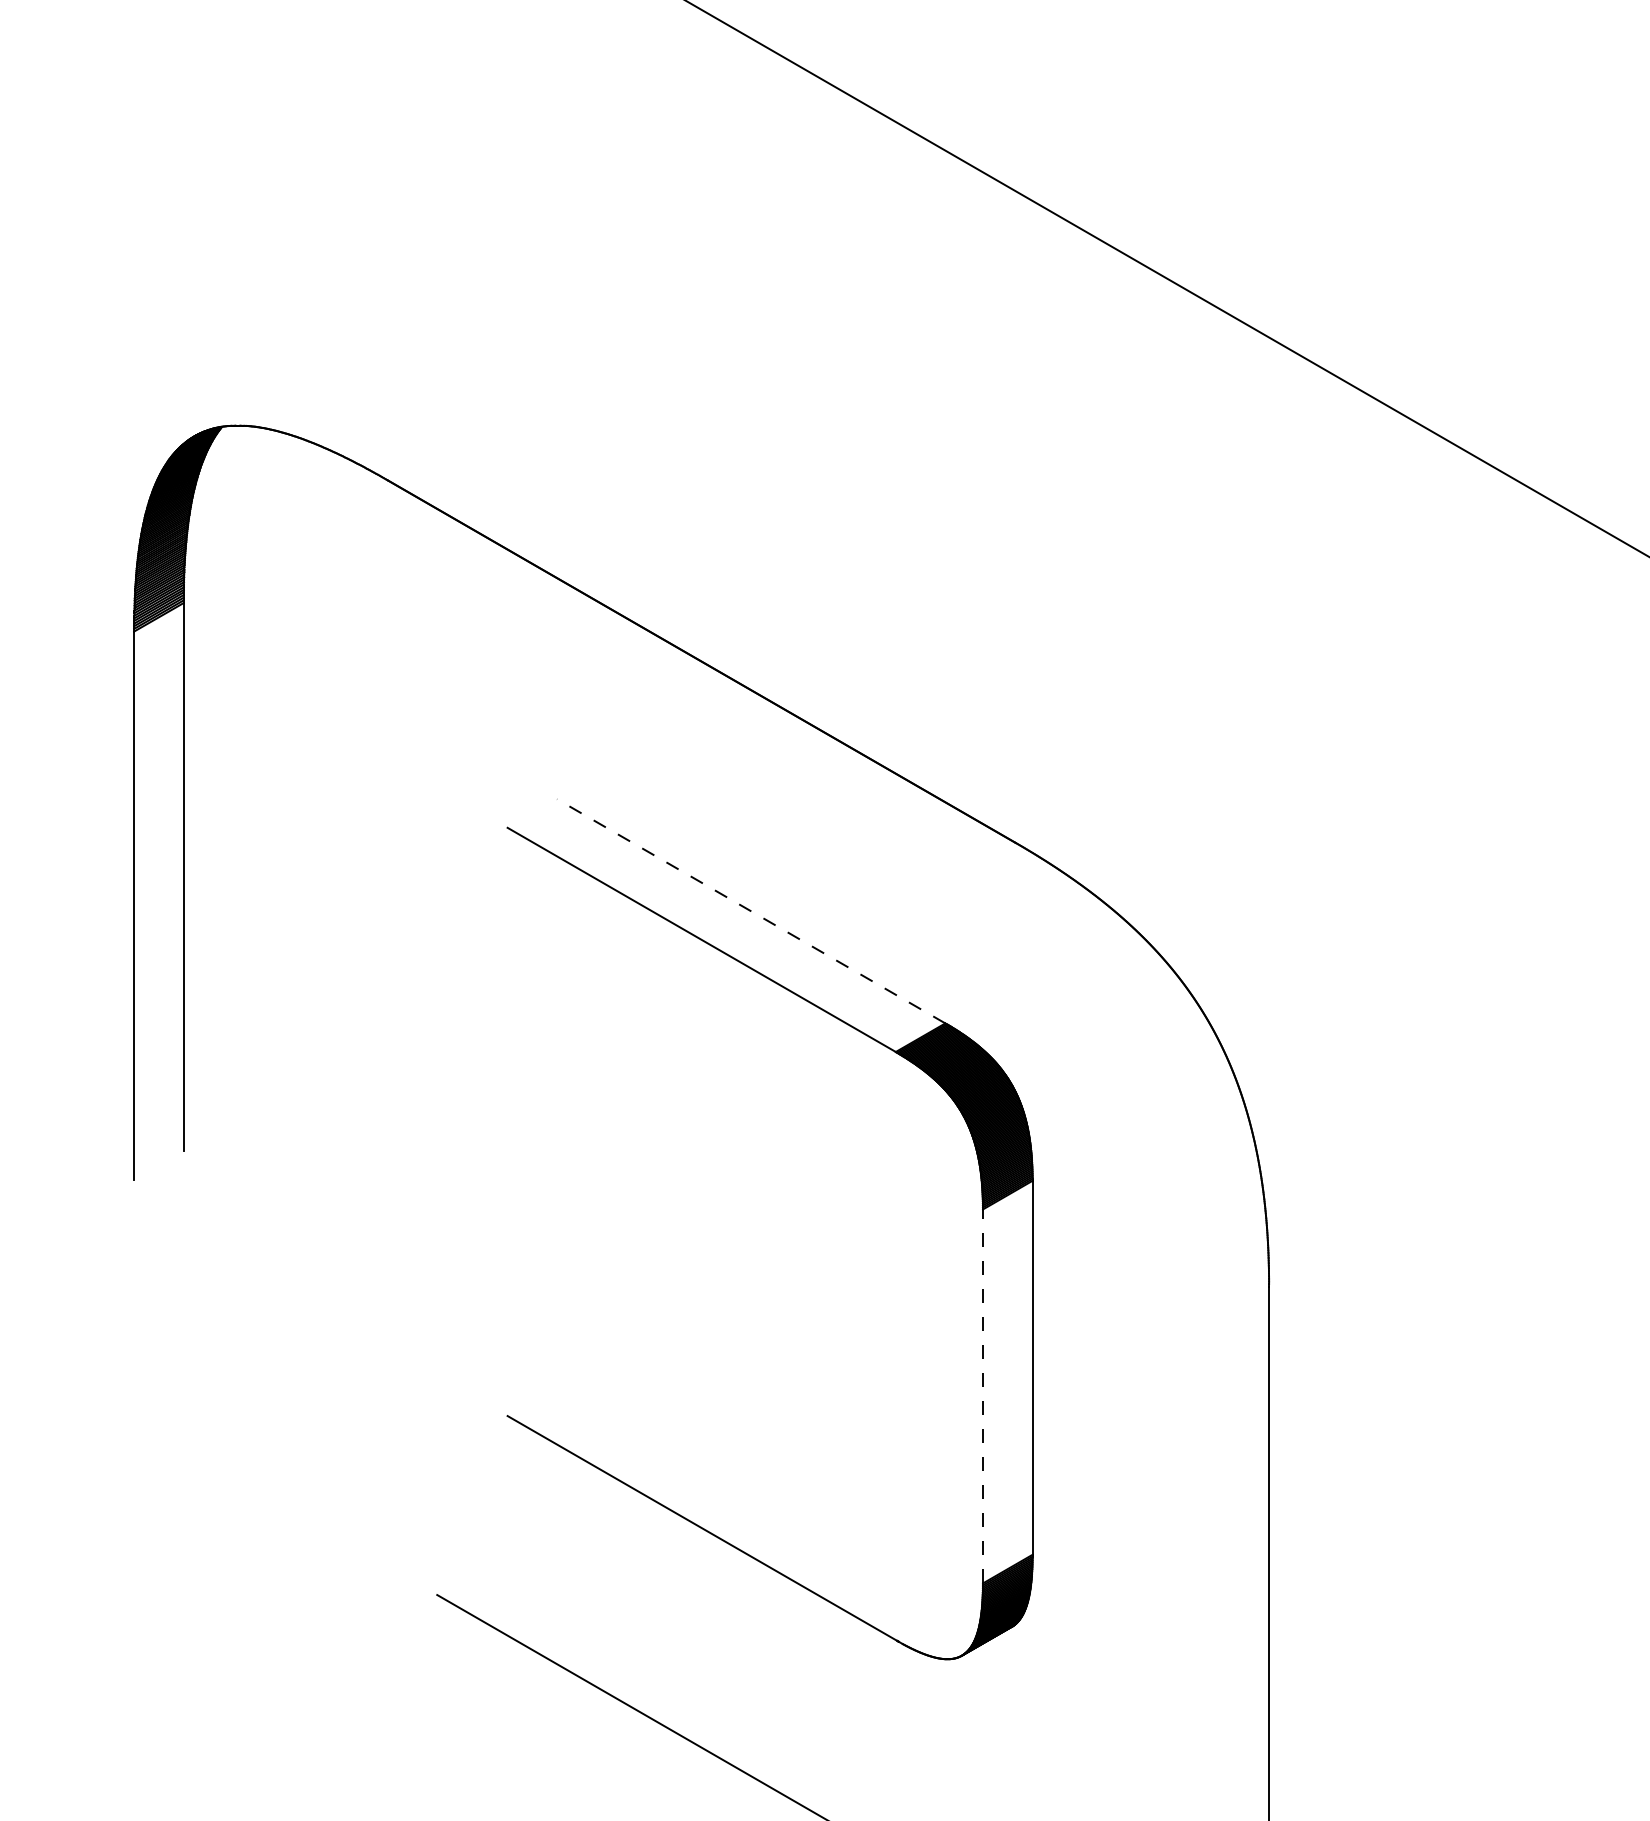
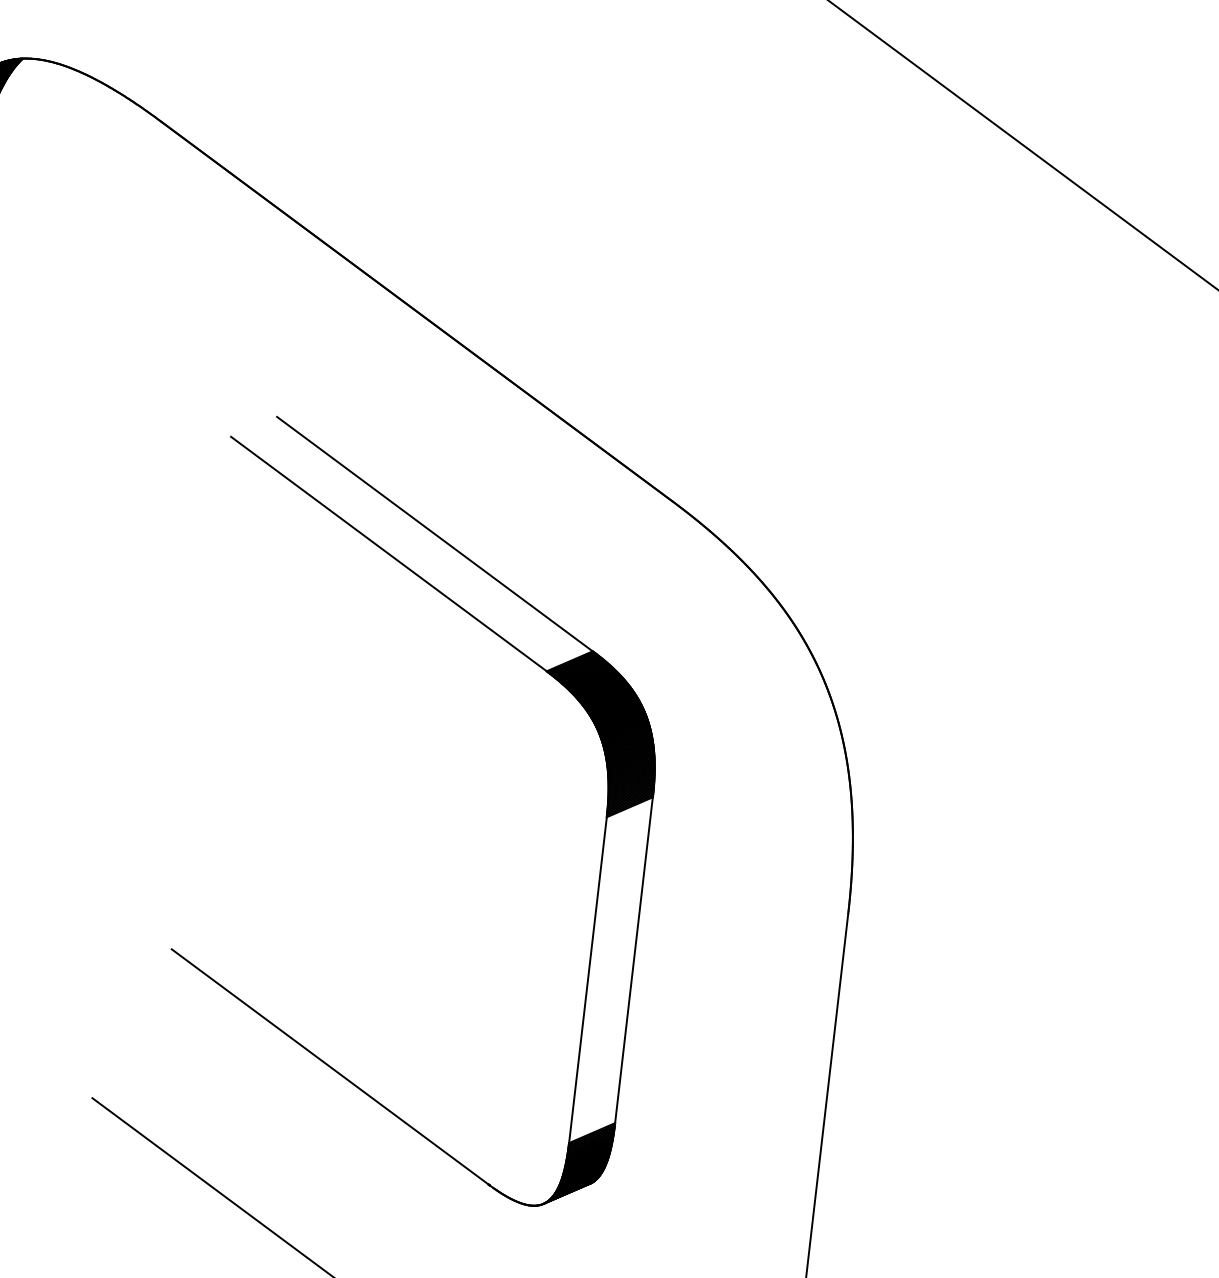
line: (750, 911) -> (434, 534), dashed -> solid
line: (983, 1396) -> (588, 980), dashed -> solid

